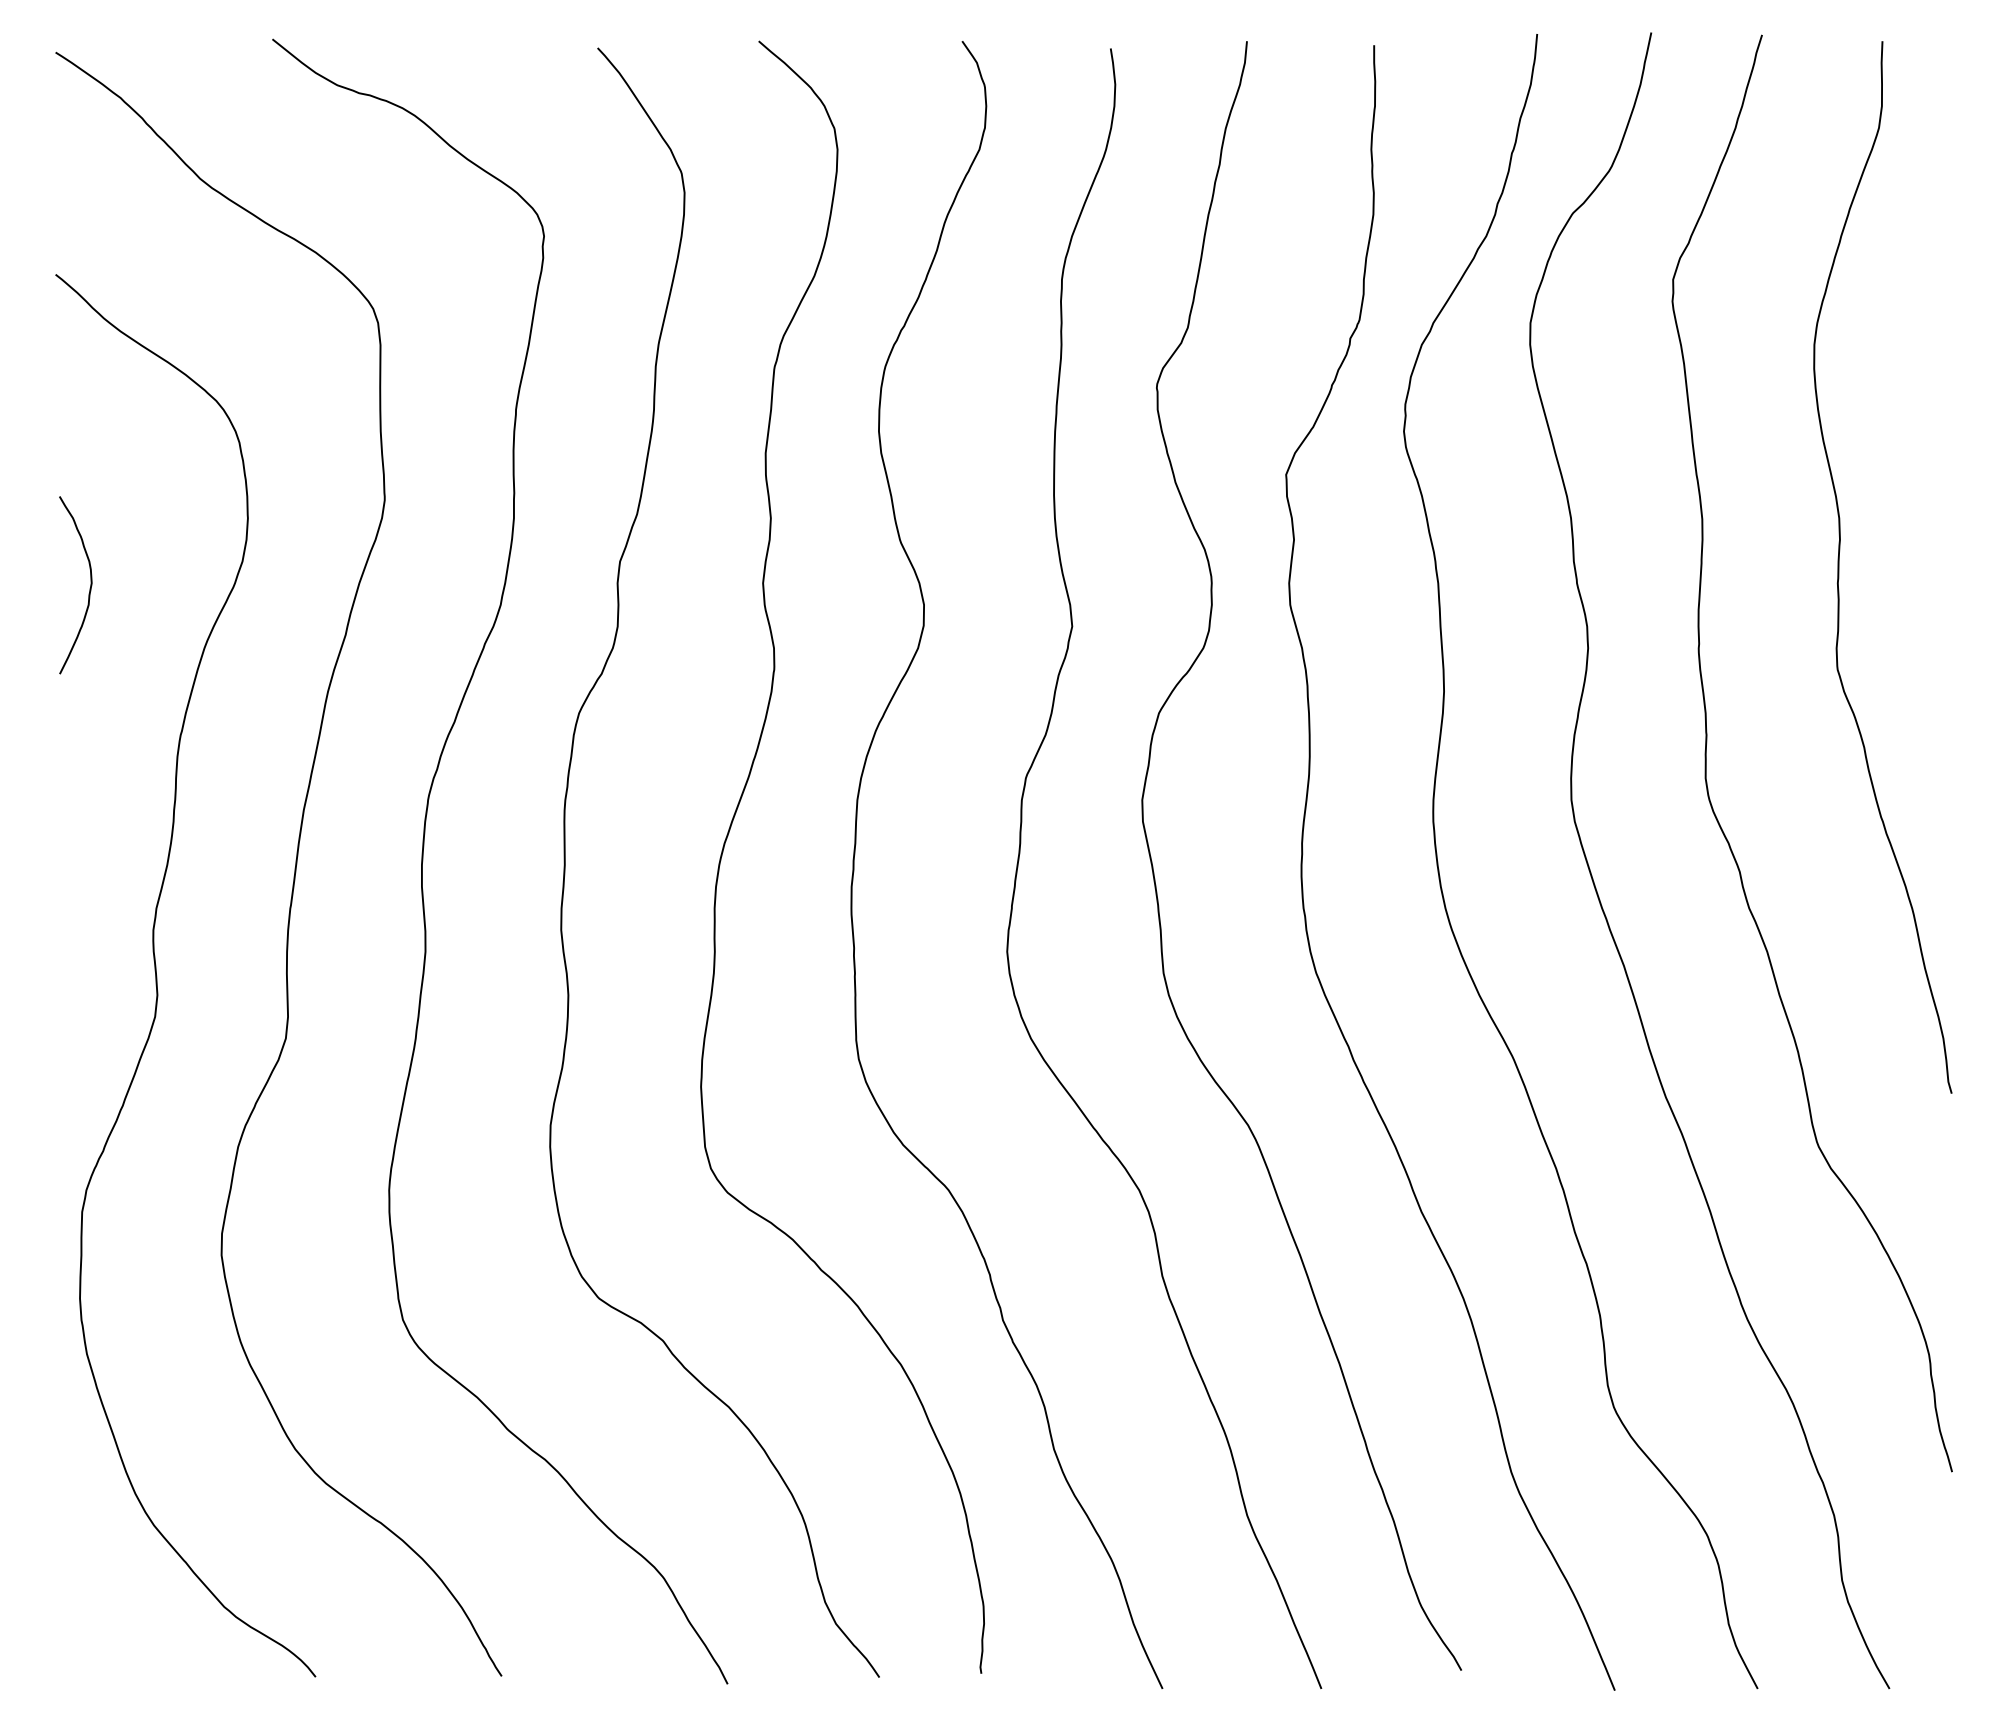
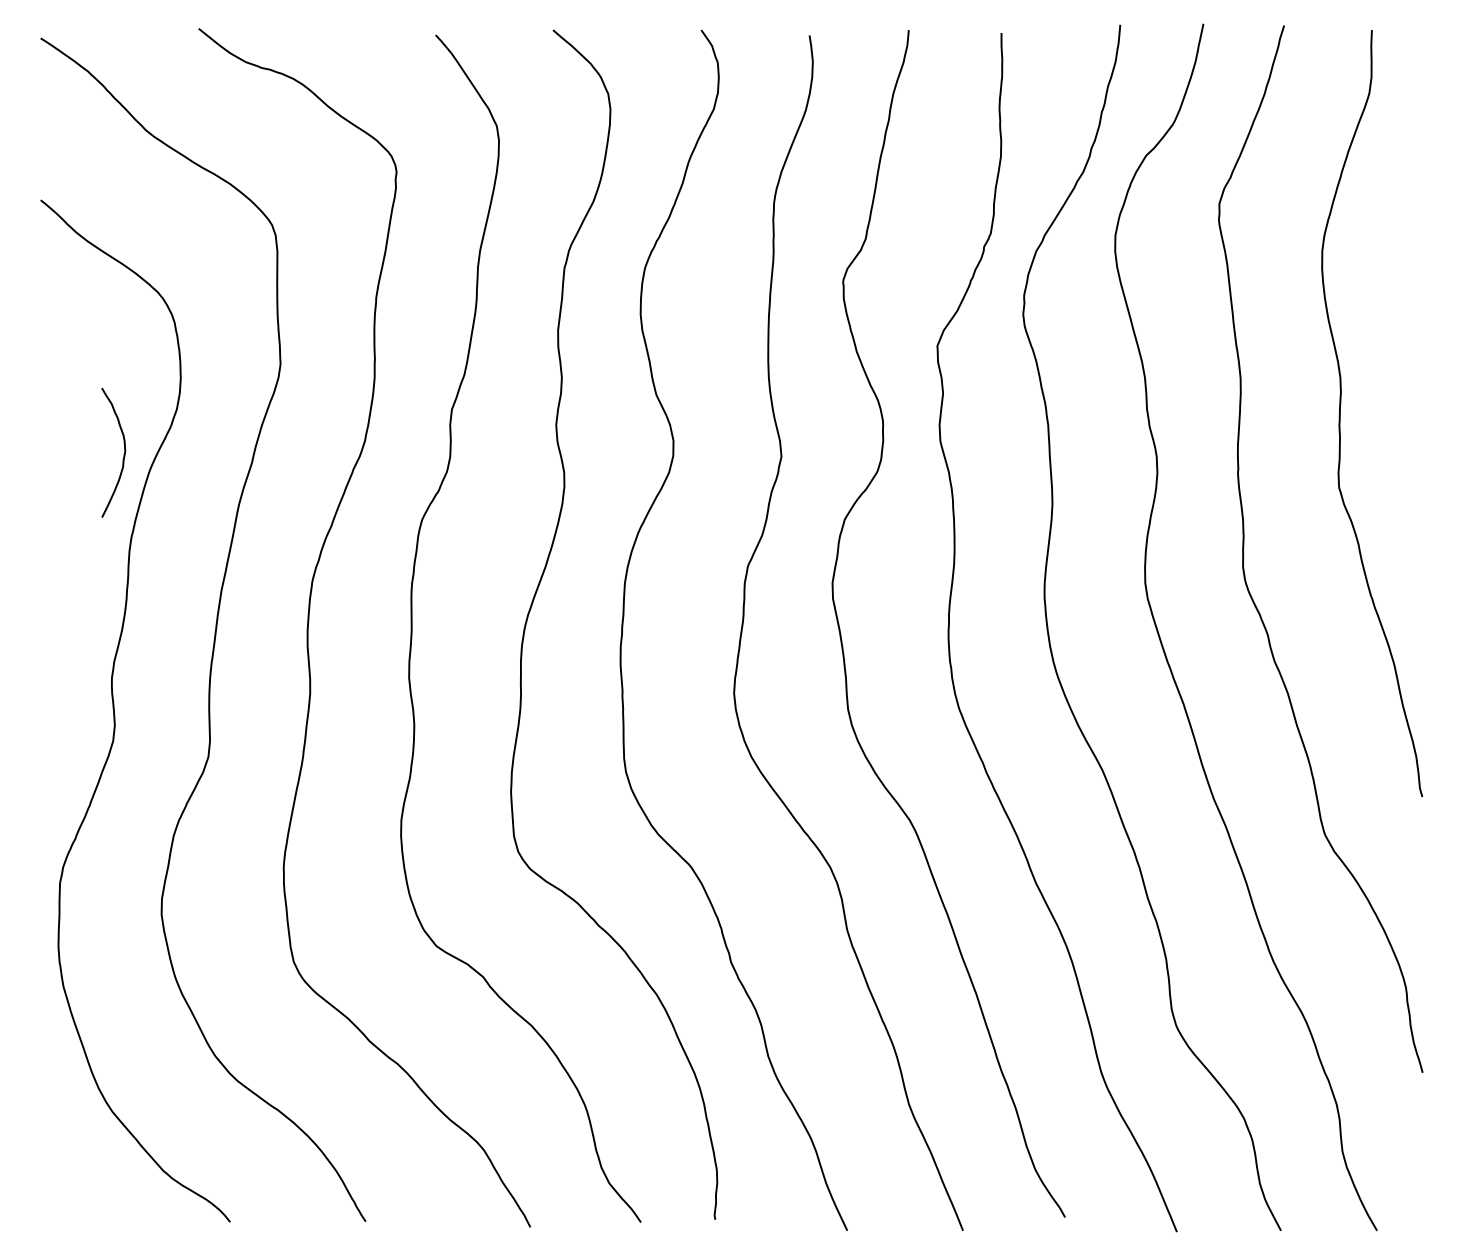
curve: (89, 588) -> (123, 455), moved

